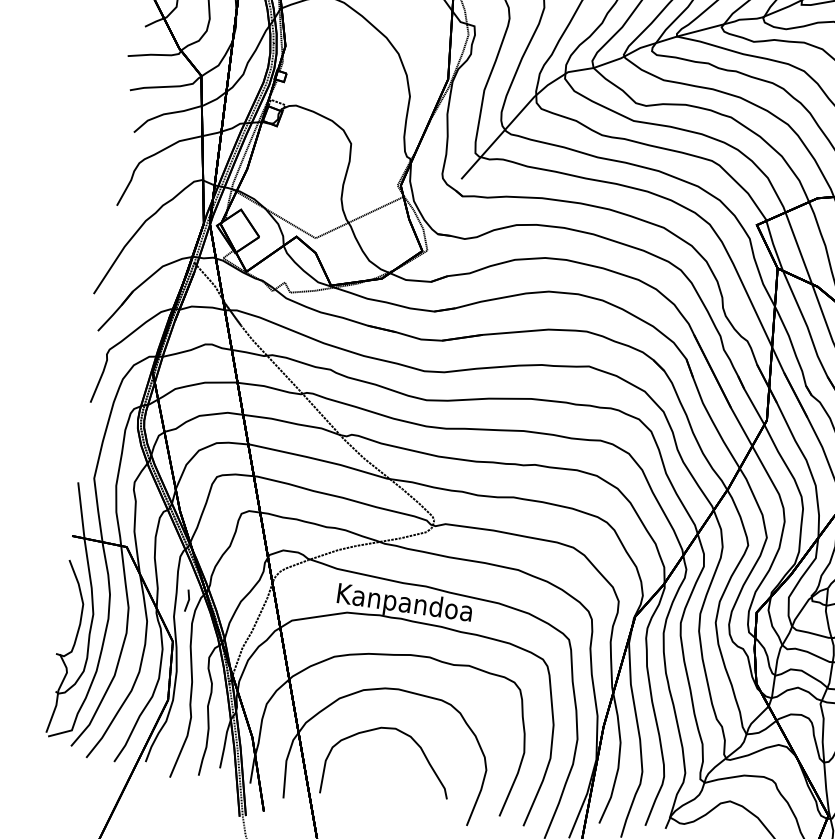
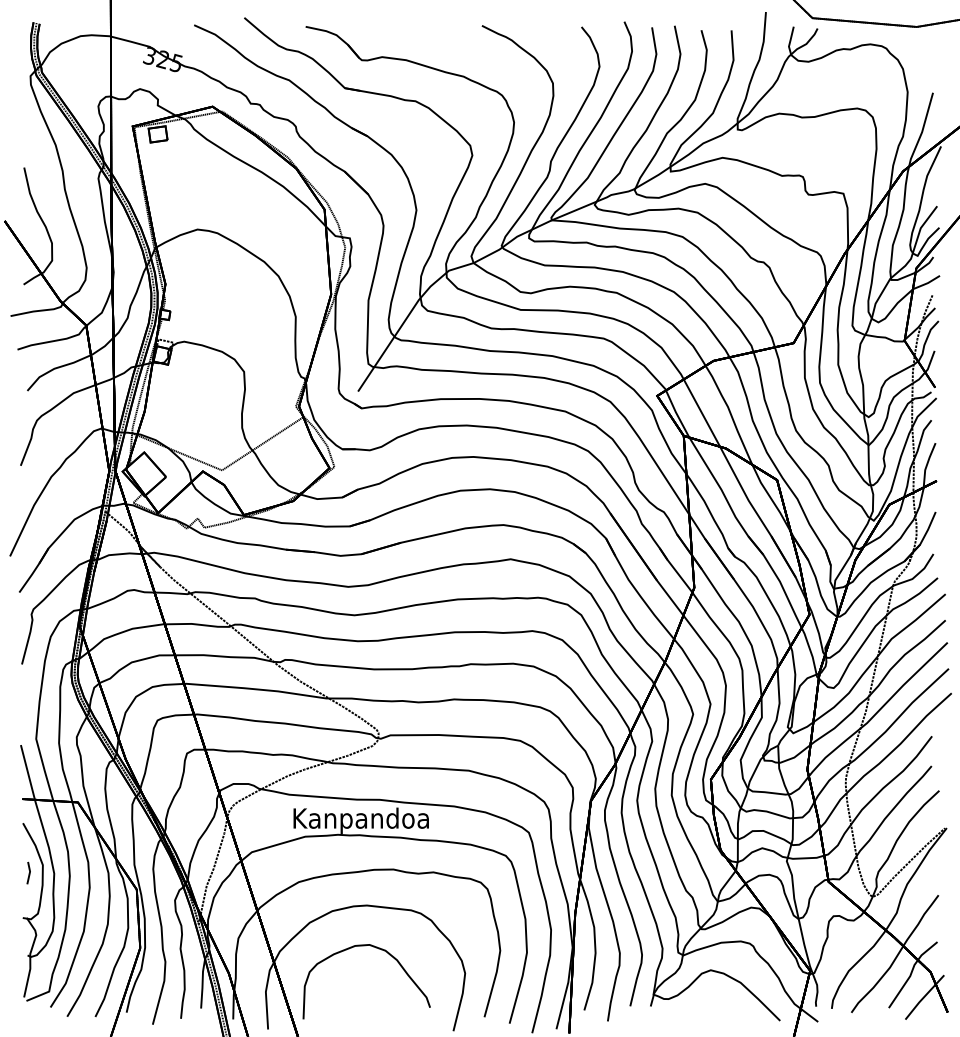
line: (188, 600) -> (29, 872), moved

